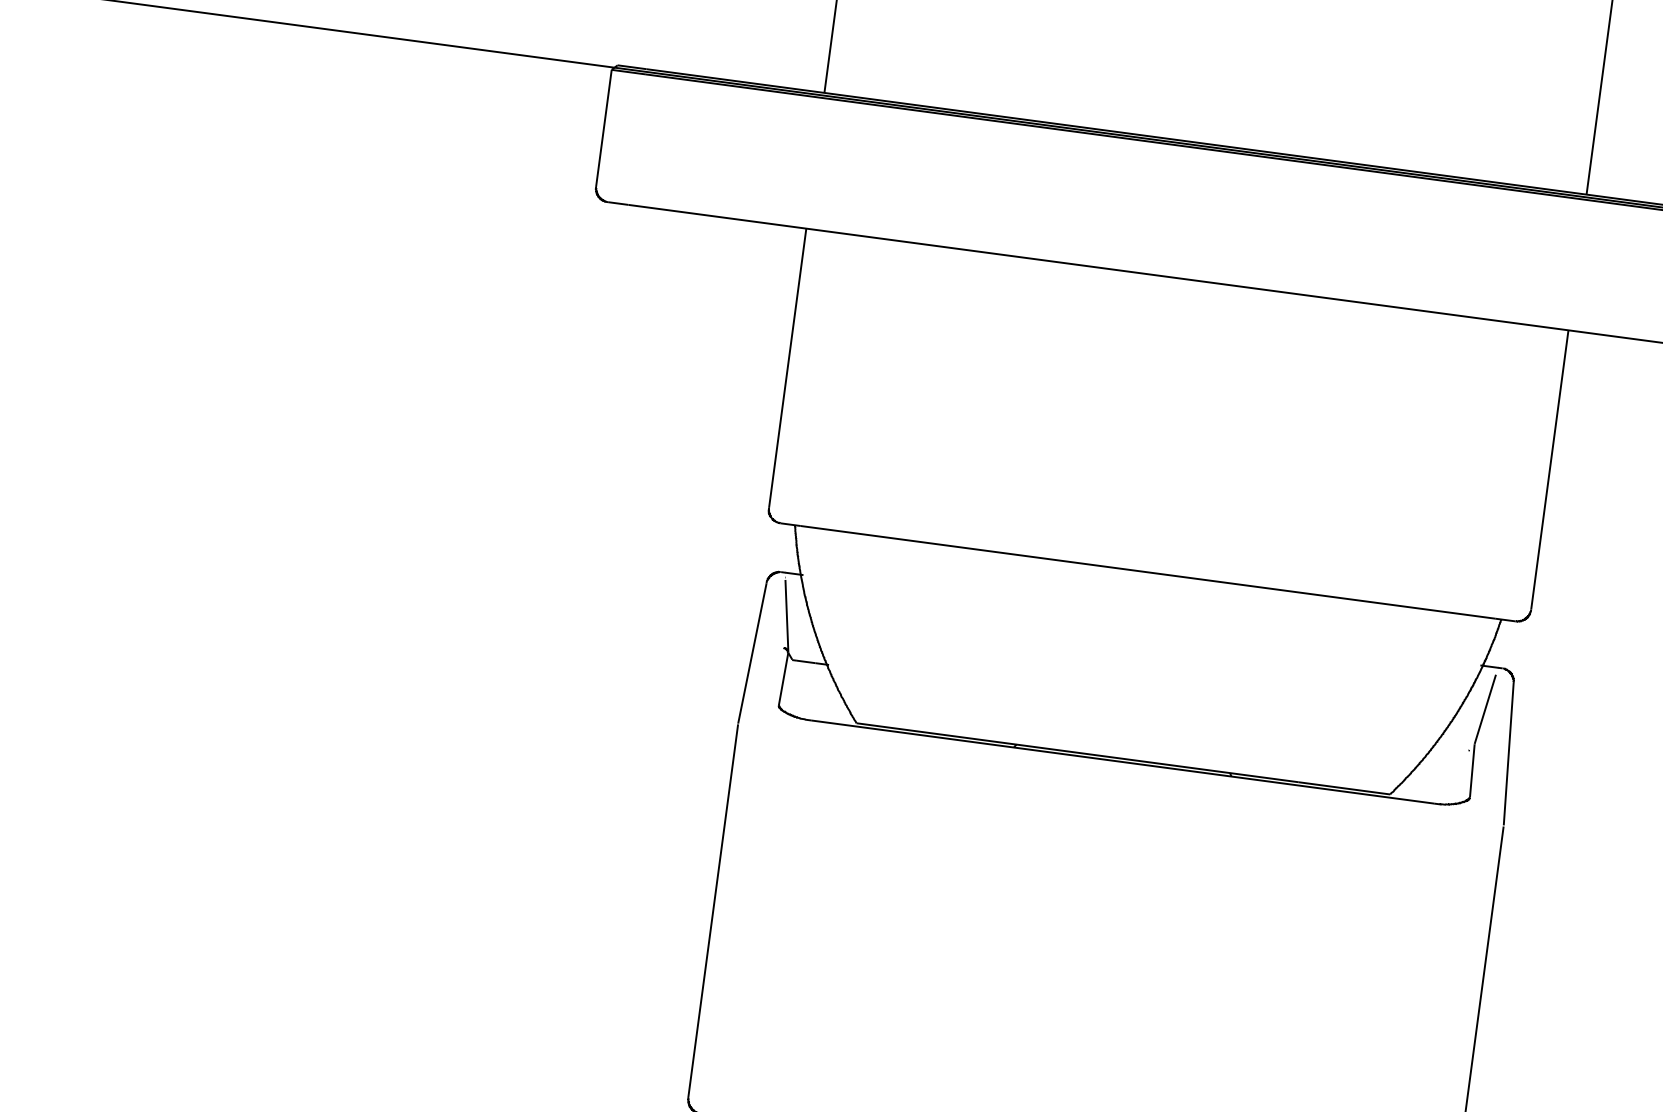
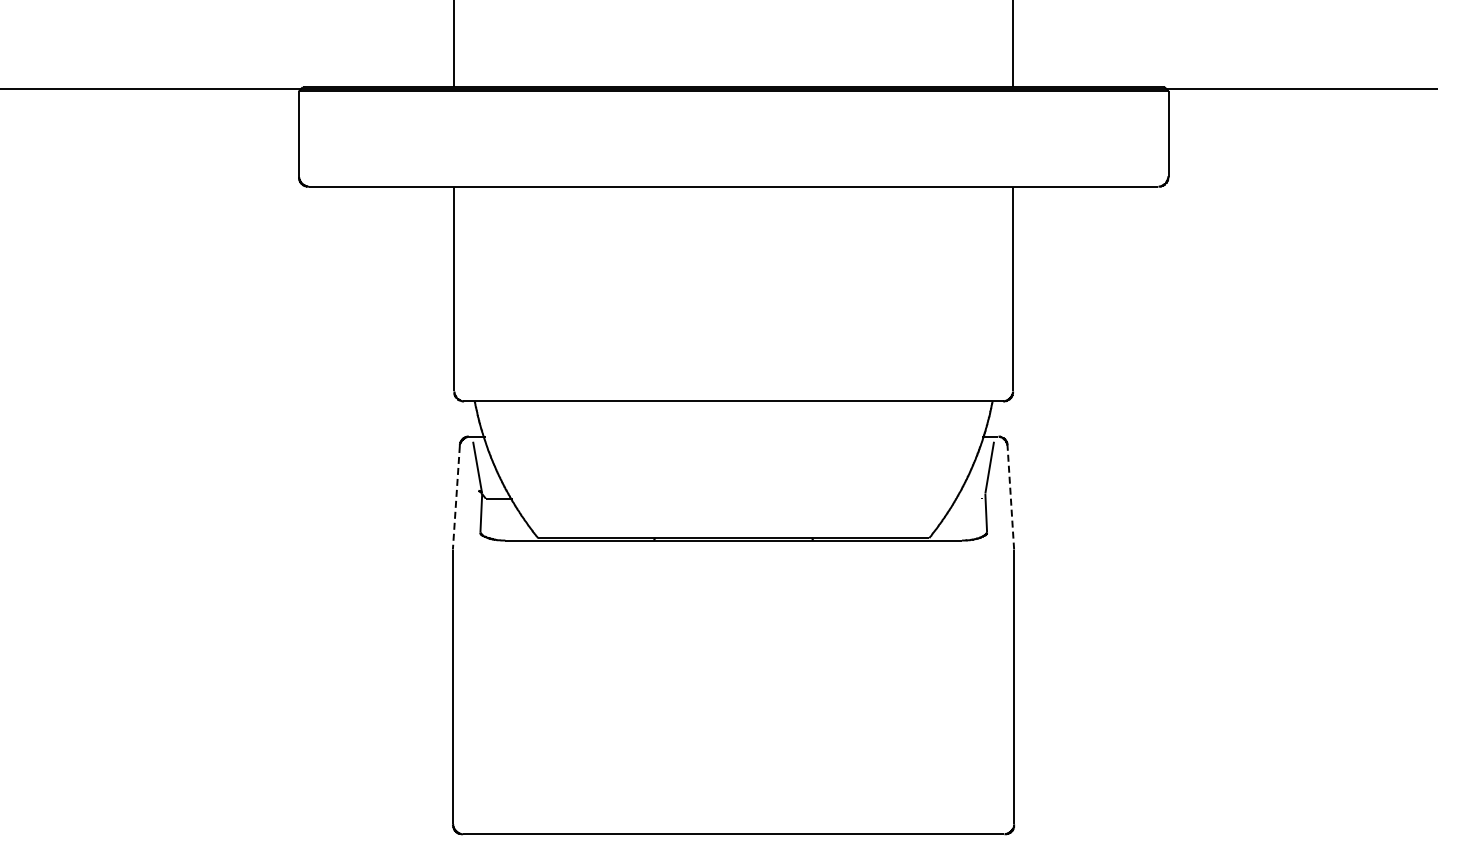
line: (752, 652) -> (456, 497), solid -> dashed
line: (1508, 753) -> (1010, 497), solid -> dashed

